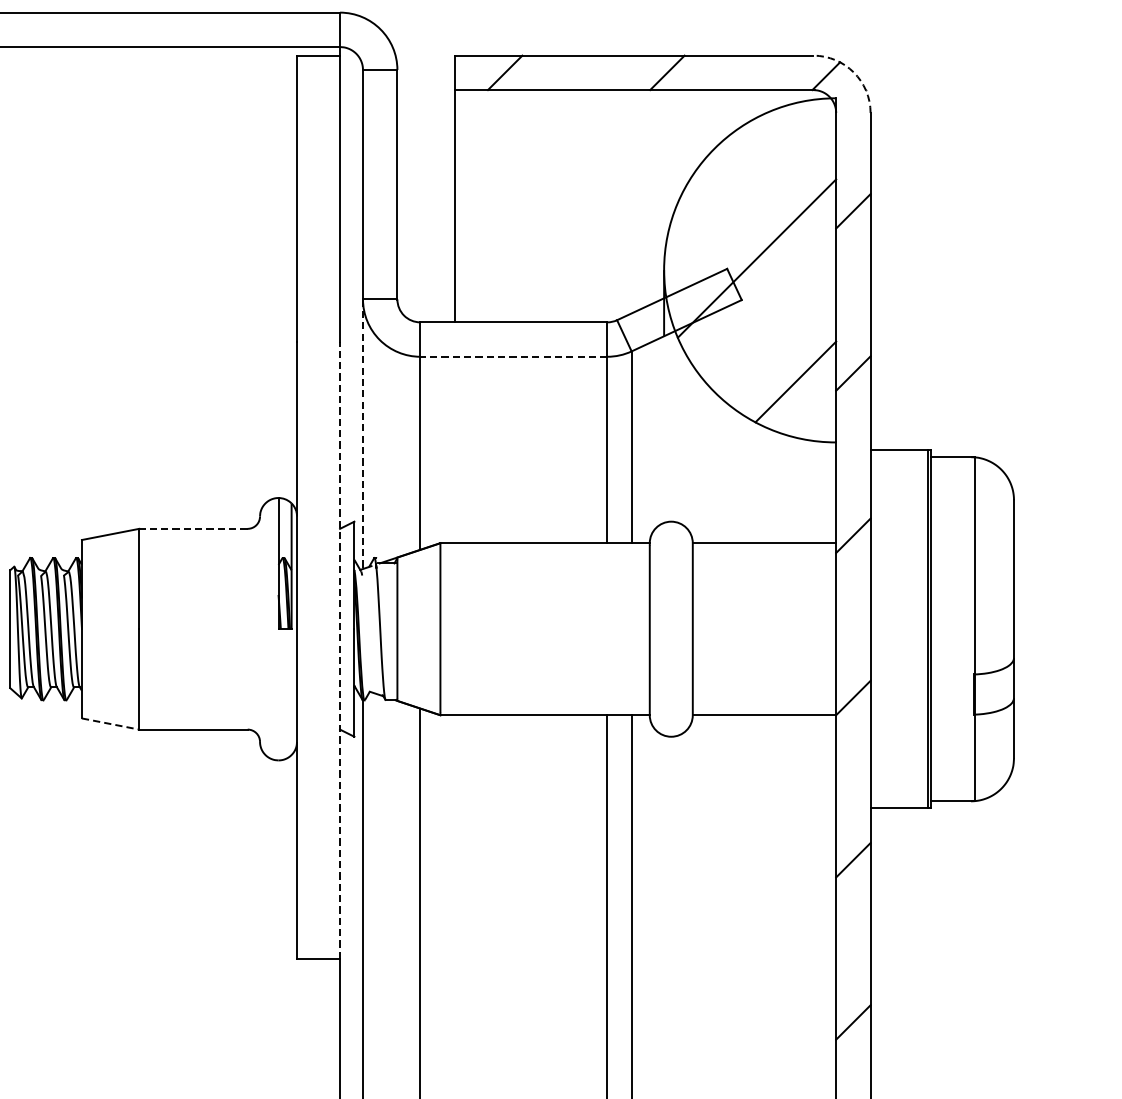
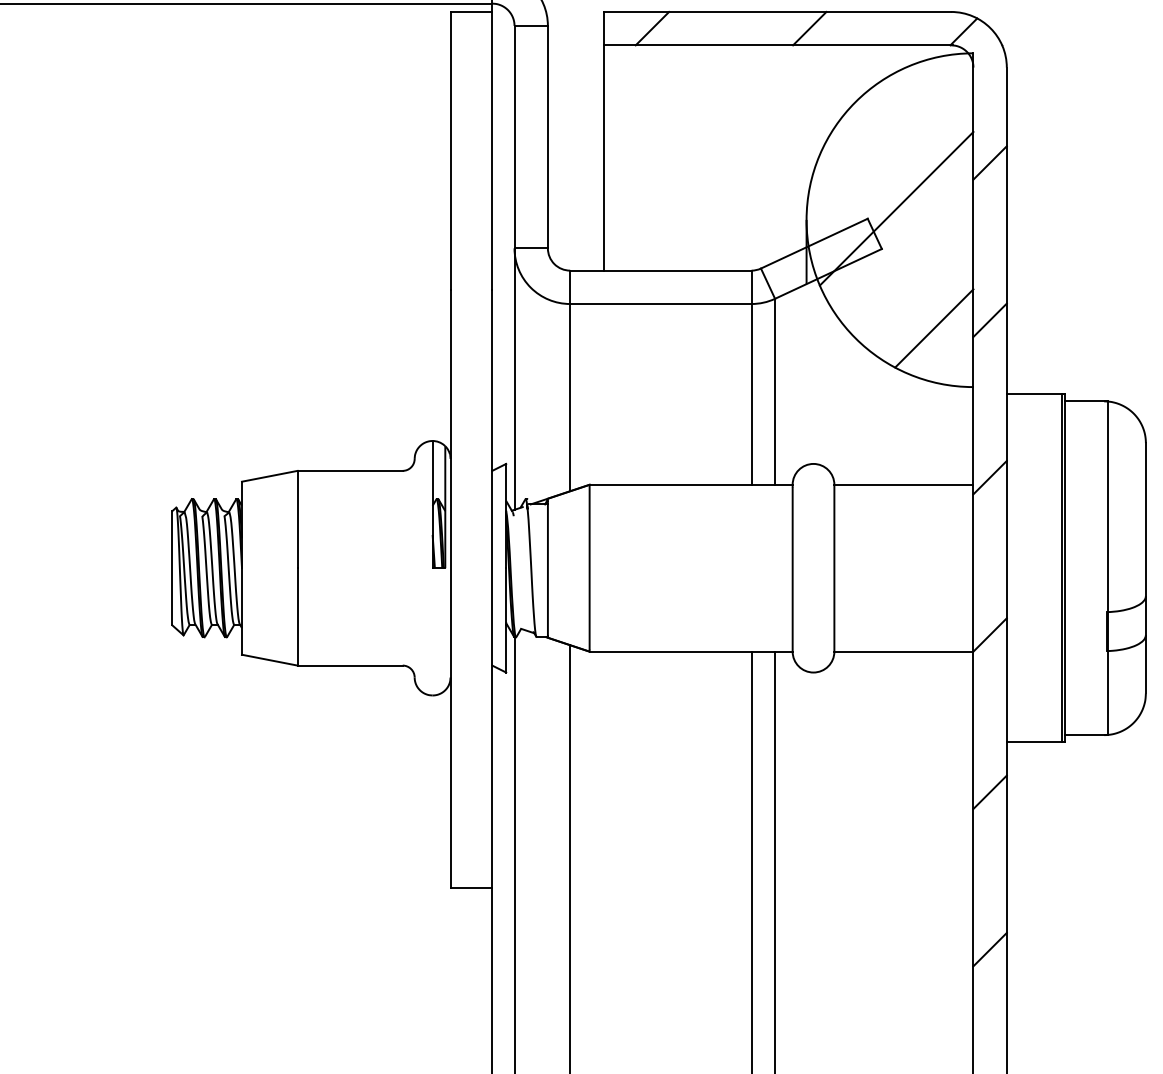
arc: (853, 72) -> (990, 28), dashed -> solid
line: (513, 357) -> (660, 304), dashed -> solid
line: (362, 434) -> (514, 379), dashed -> solid
line: (193, 528) -> (350, 470), dashed -> solid
line: (340, 651) -> (492, 589), dashed -> solid
line: (111, 724) -> (270, 660), dashed -> solid

